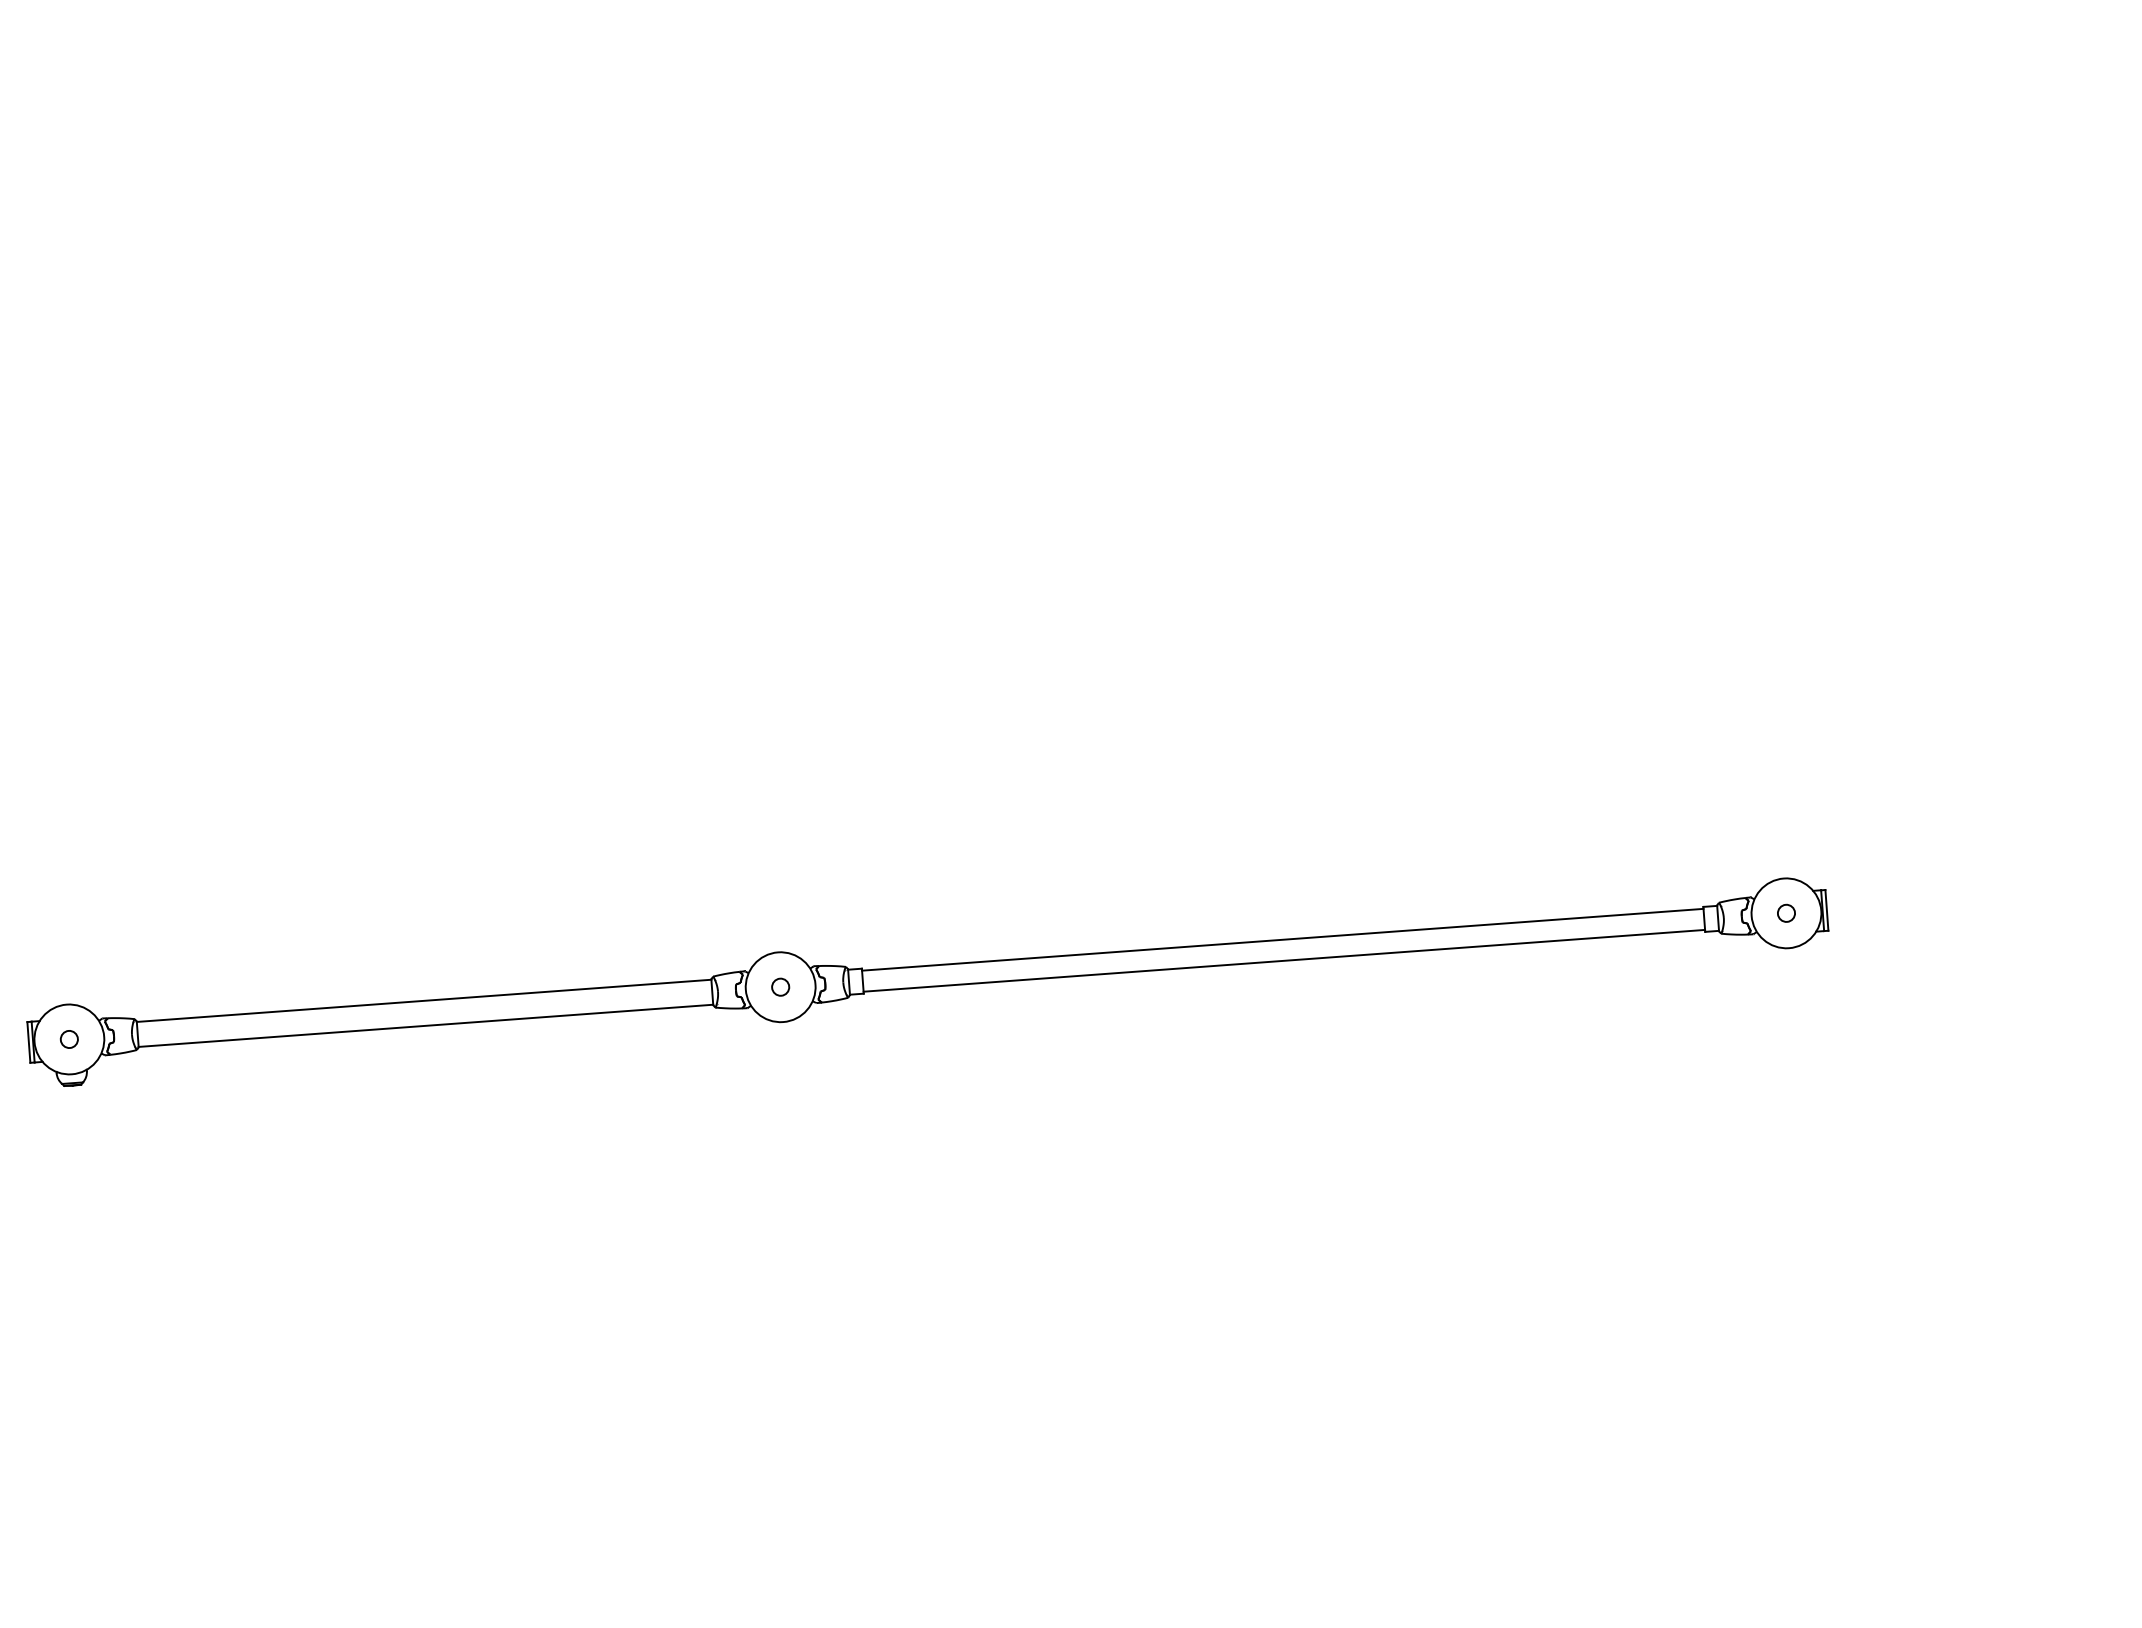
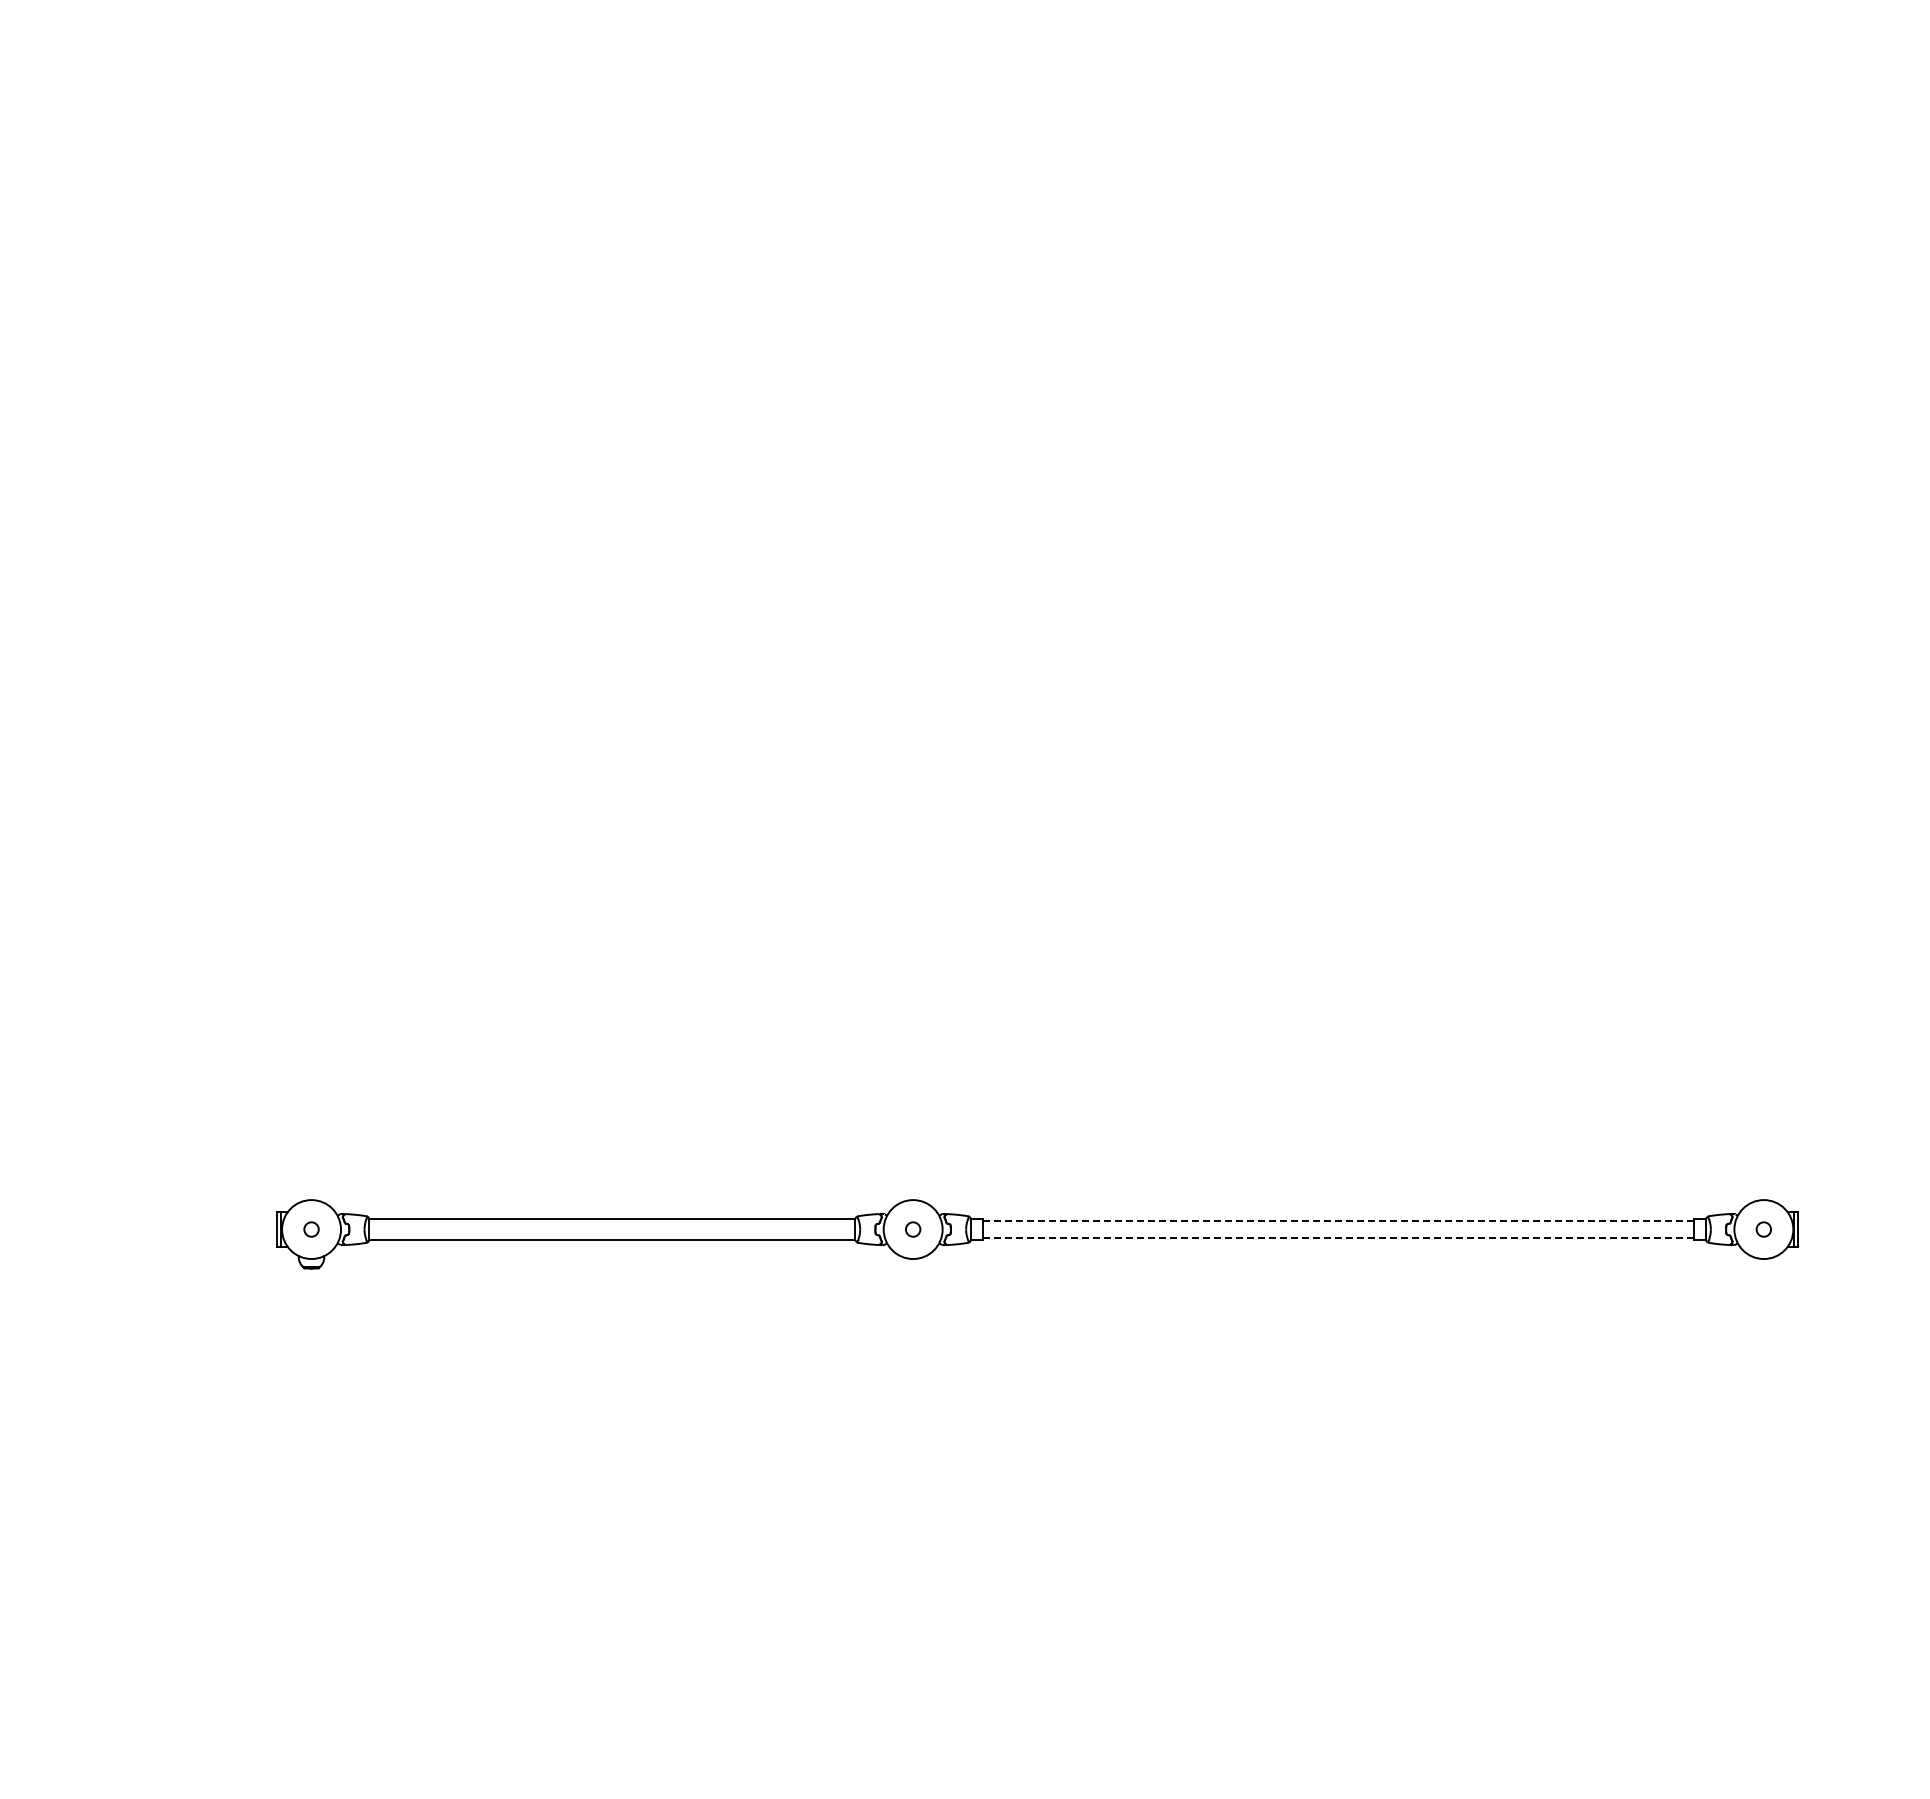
line: (1282, 939) -> (1338, 1220), solid -> dashed
line: (1284, 960) -> (1338, 1238), solid -> dashed

